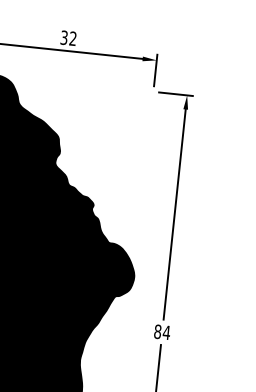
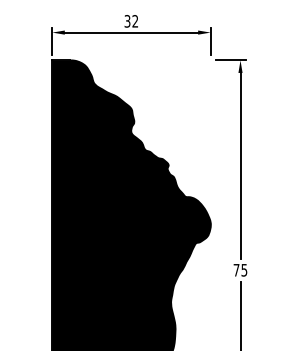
text: (162, 331) -> (240, 269), 84 -> 75

